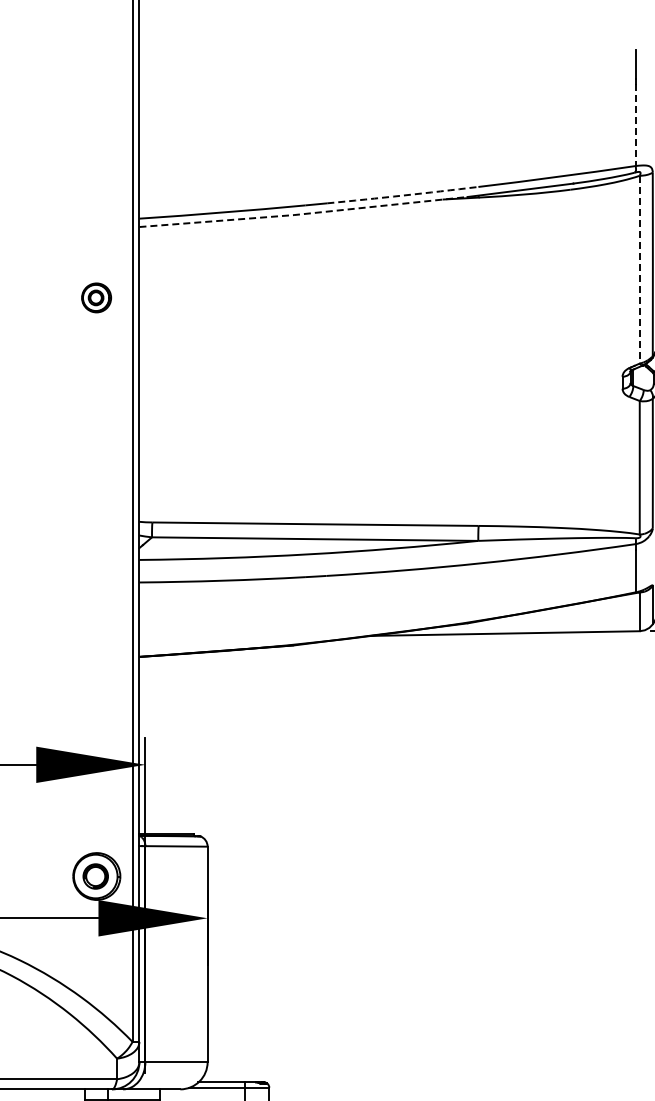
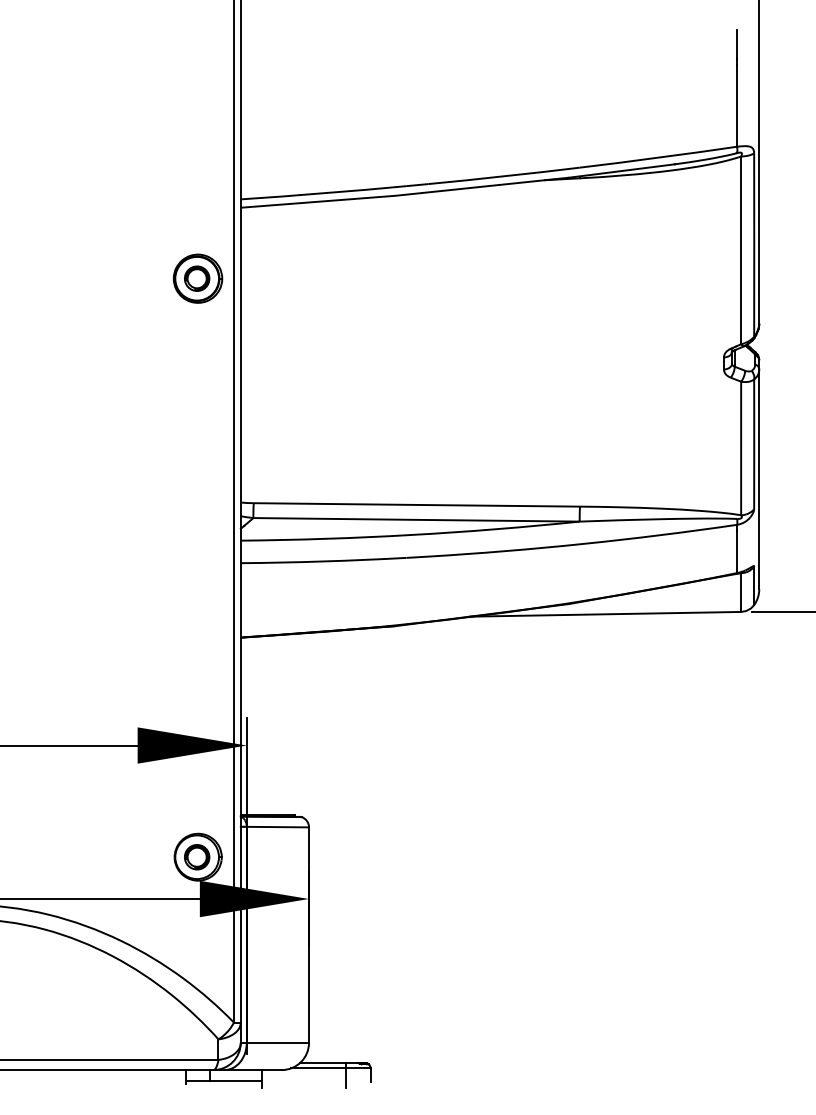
line: (636, 124) -> (737, 105), dashed -> solid
arc: (403, 195) -> (504, 176), dashed -> solid
line: (303, 213) -> (404, 194), dashed -> solid
line: (640, 269) -> (741, 250), dashed -> solid
part: (96, 297) -> (197, 278), size x1.67

